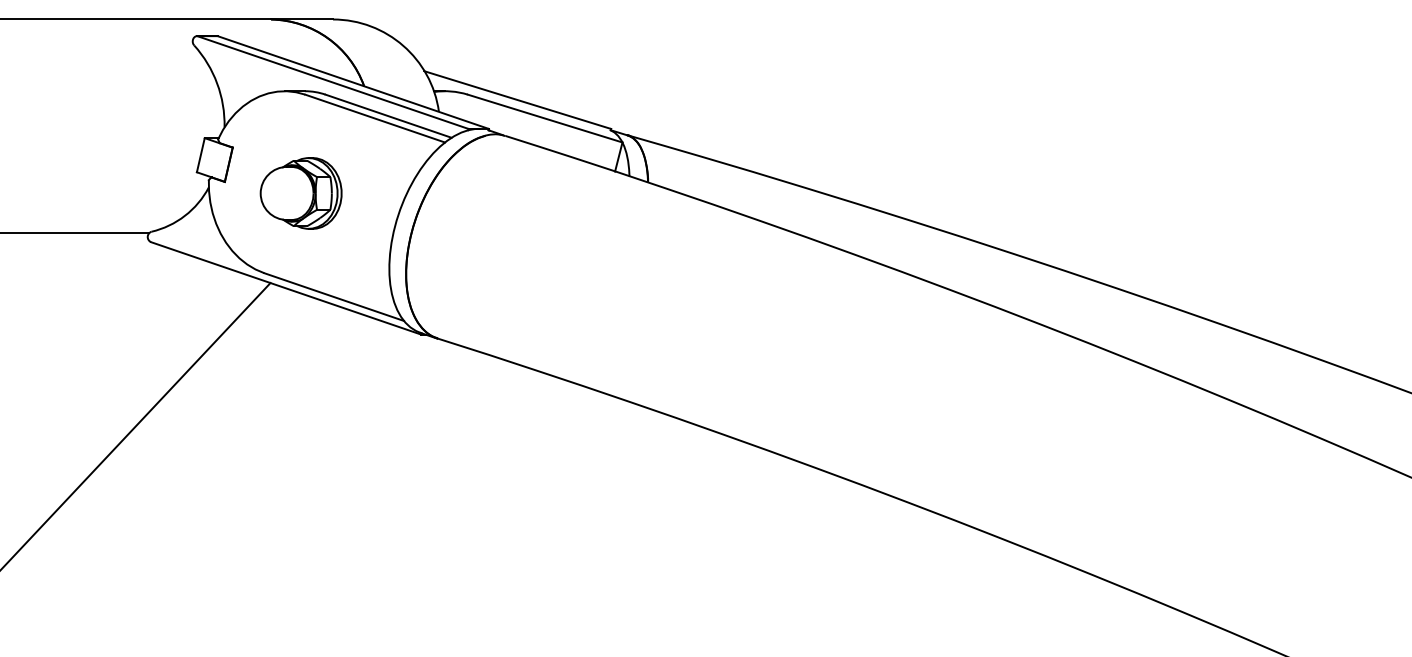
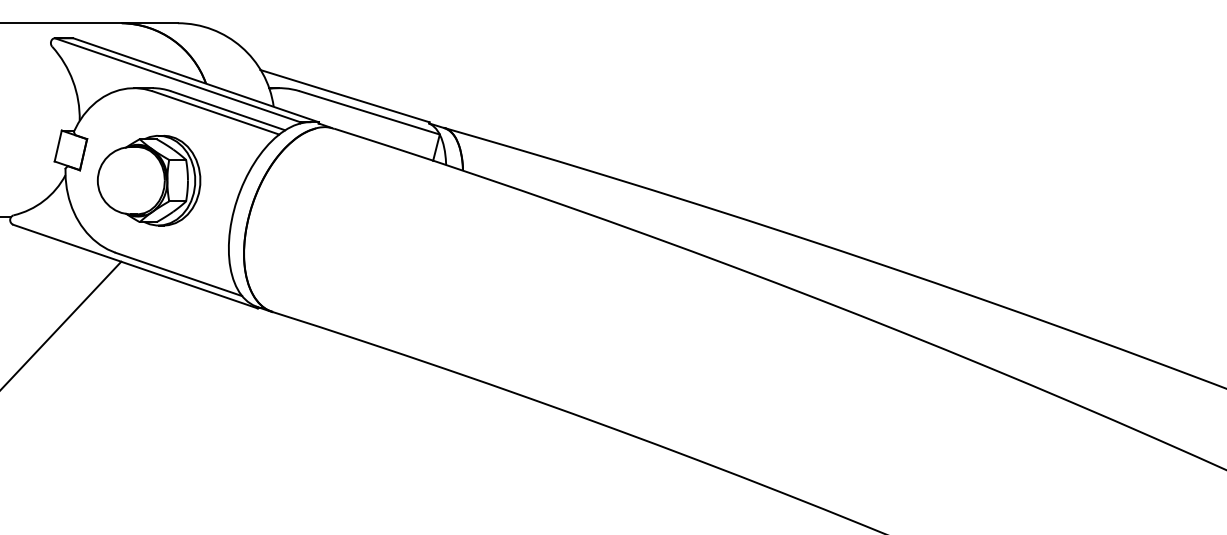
part: (300, 193) -> (148, 180), size x1.4

